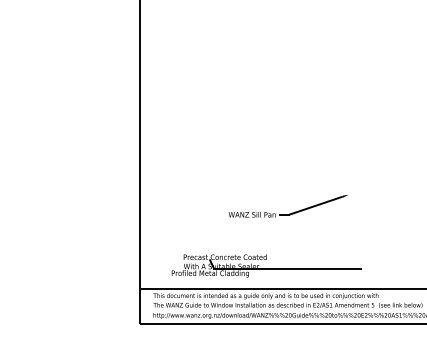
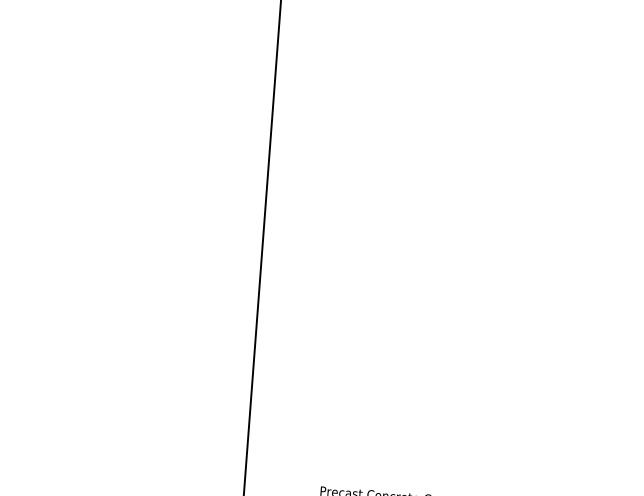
part: (289, 213) -> (509, 429), removed

